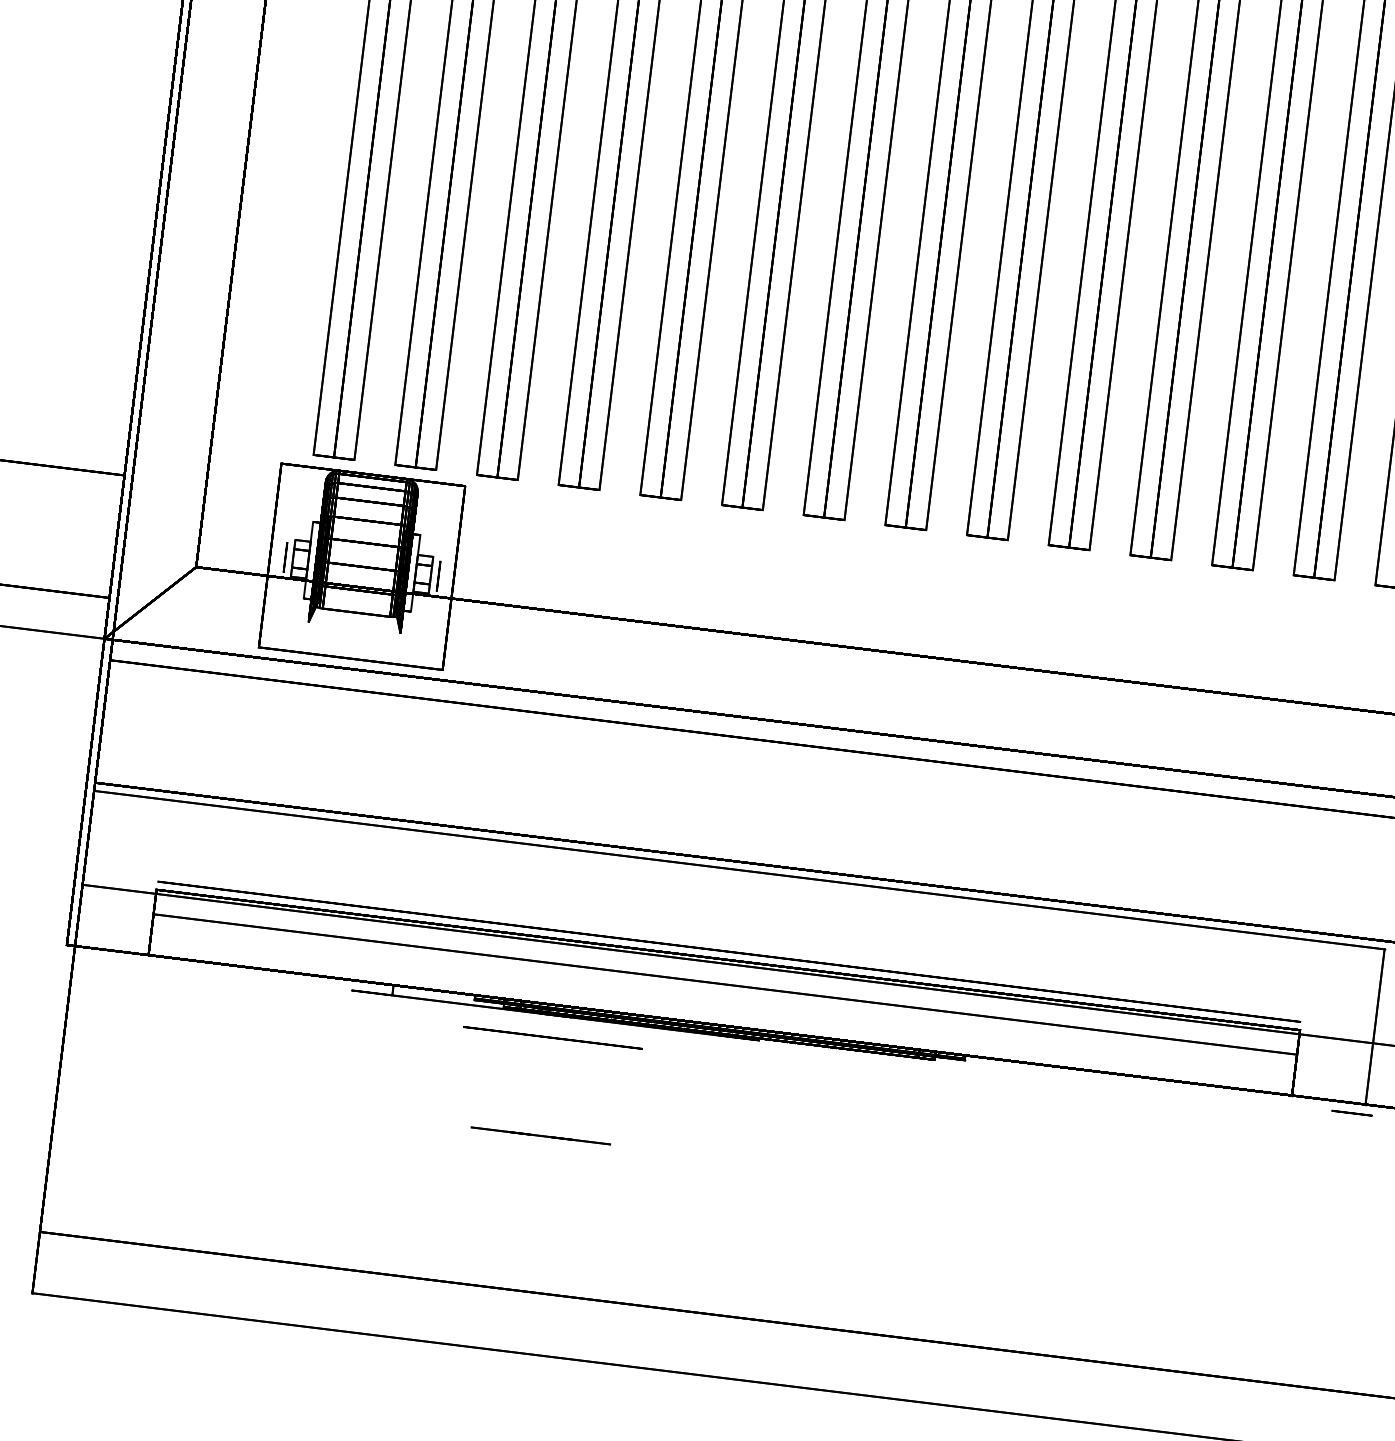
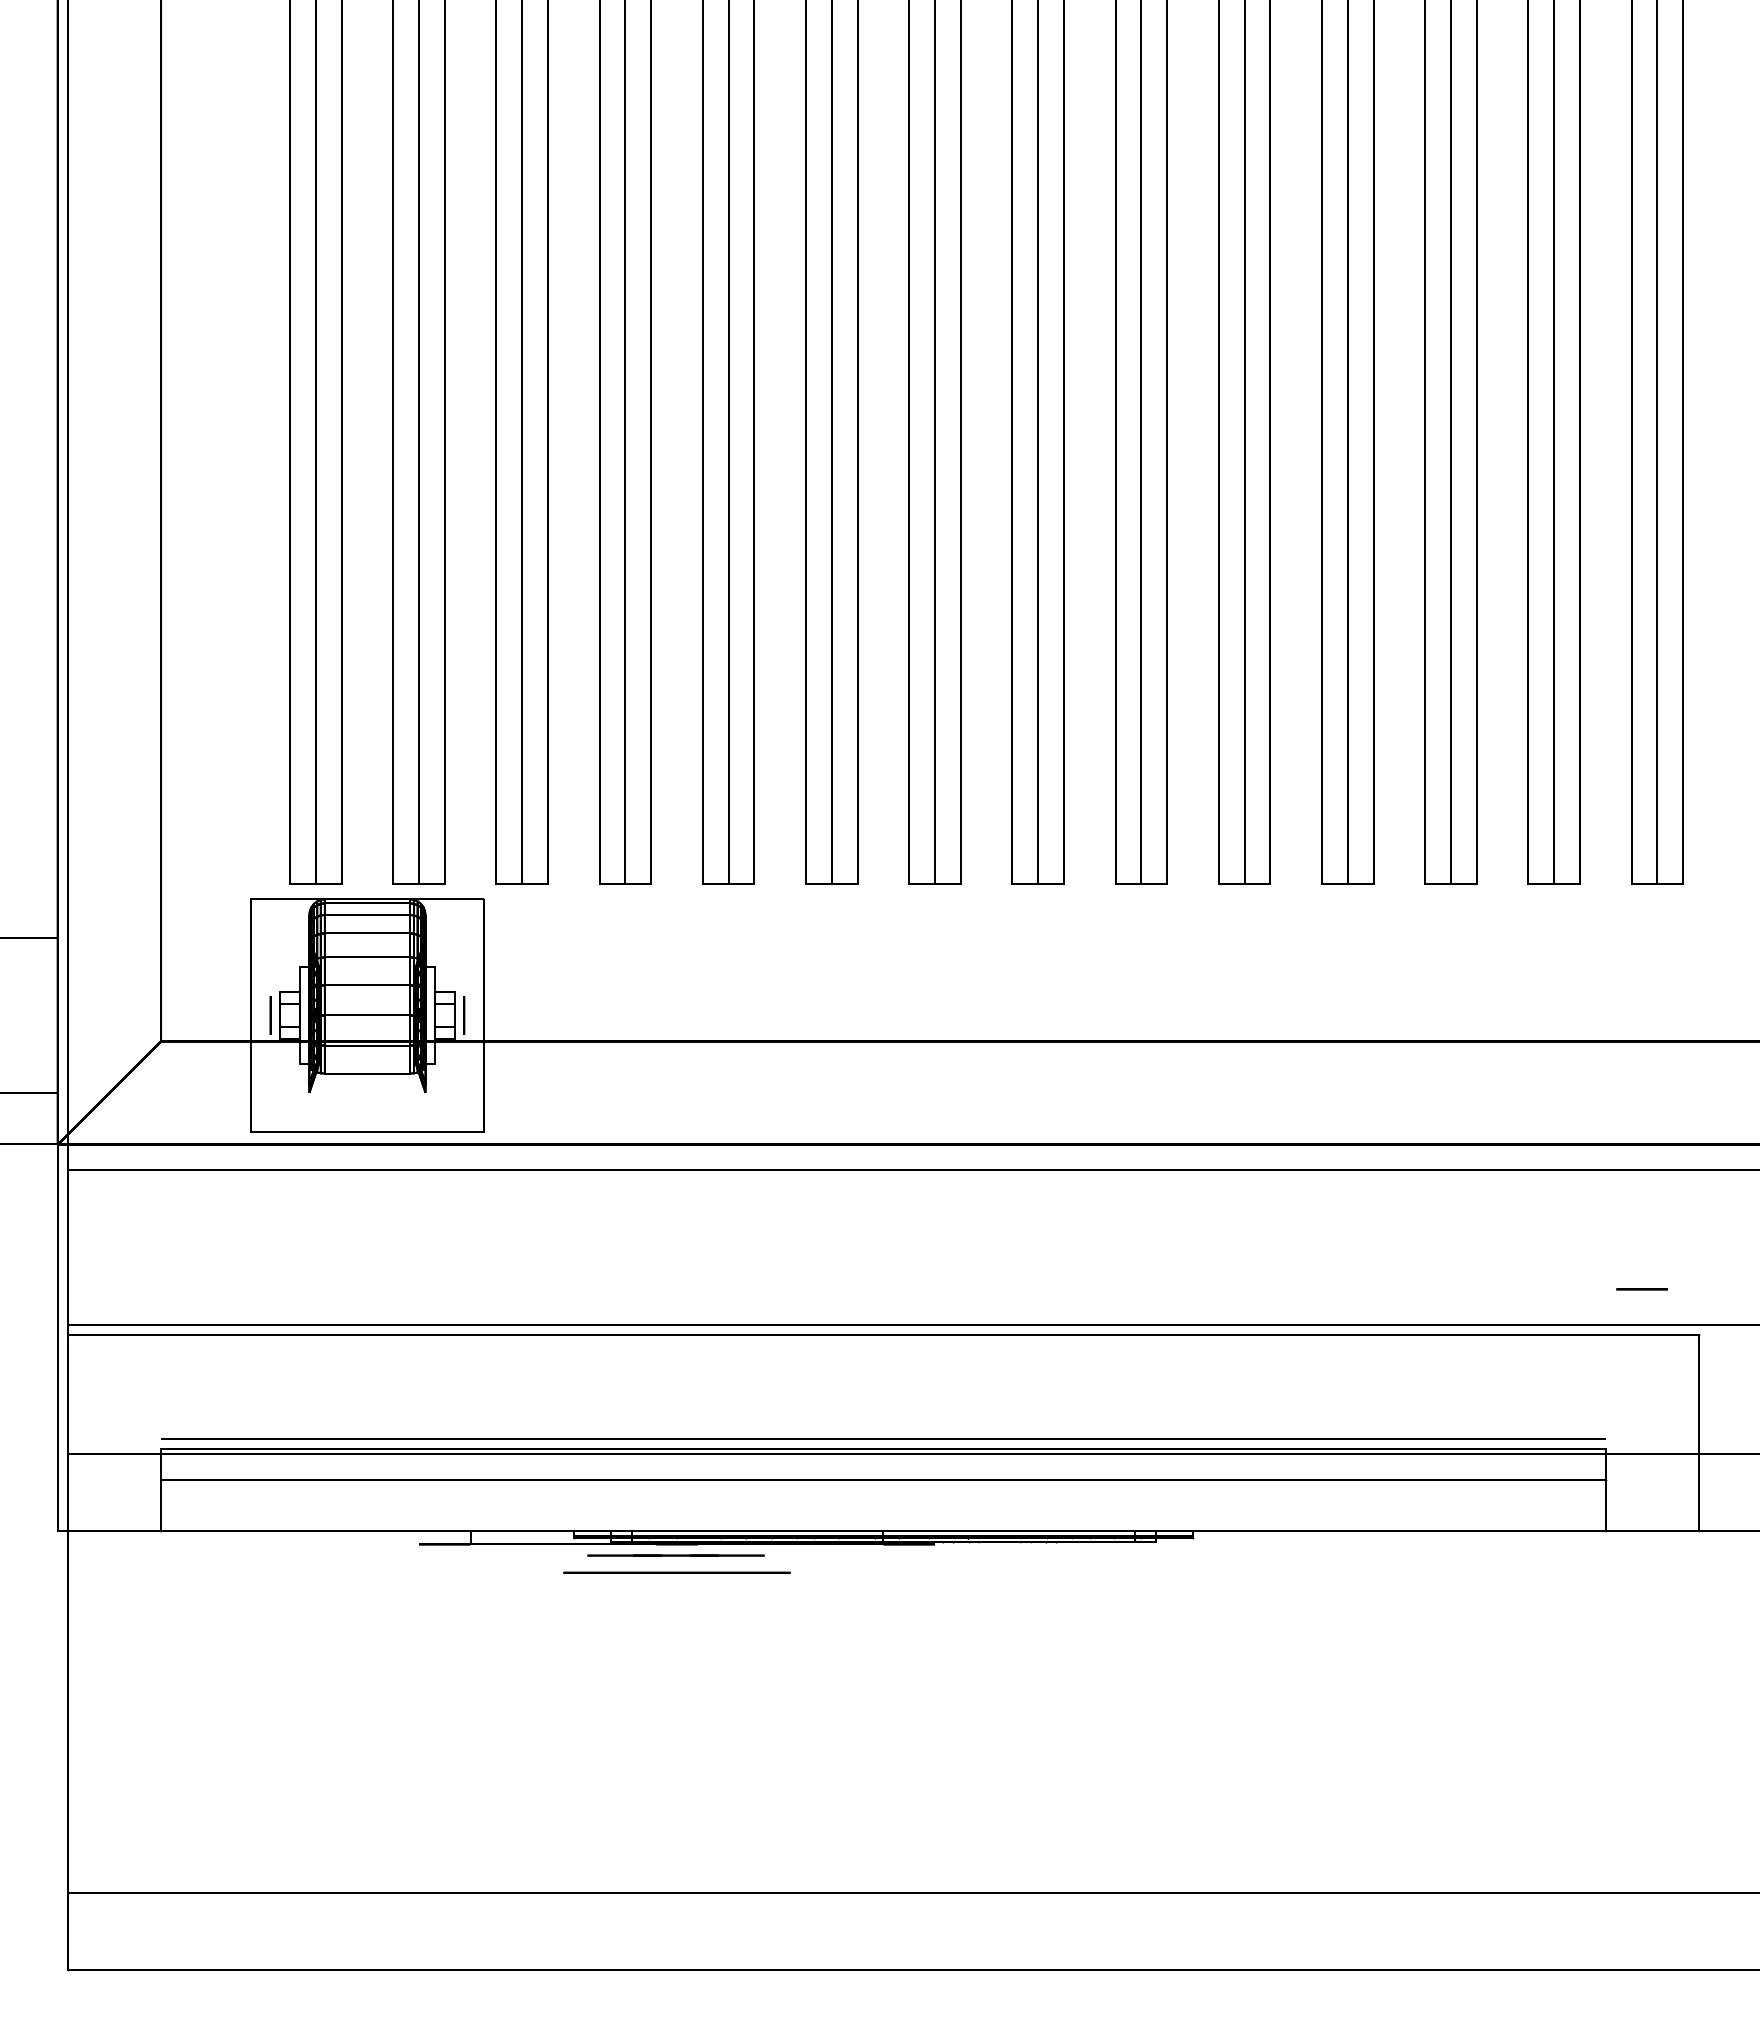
line: (1351, 1113) -> (1641, 1289), moved
line: (540, 1135) -> (675, 1555), moved

